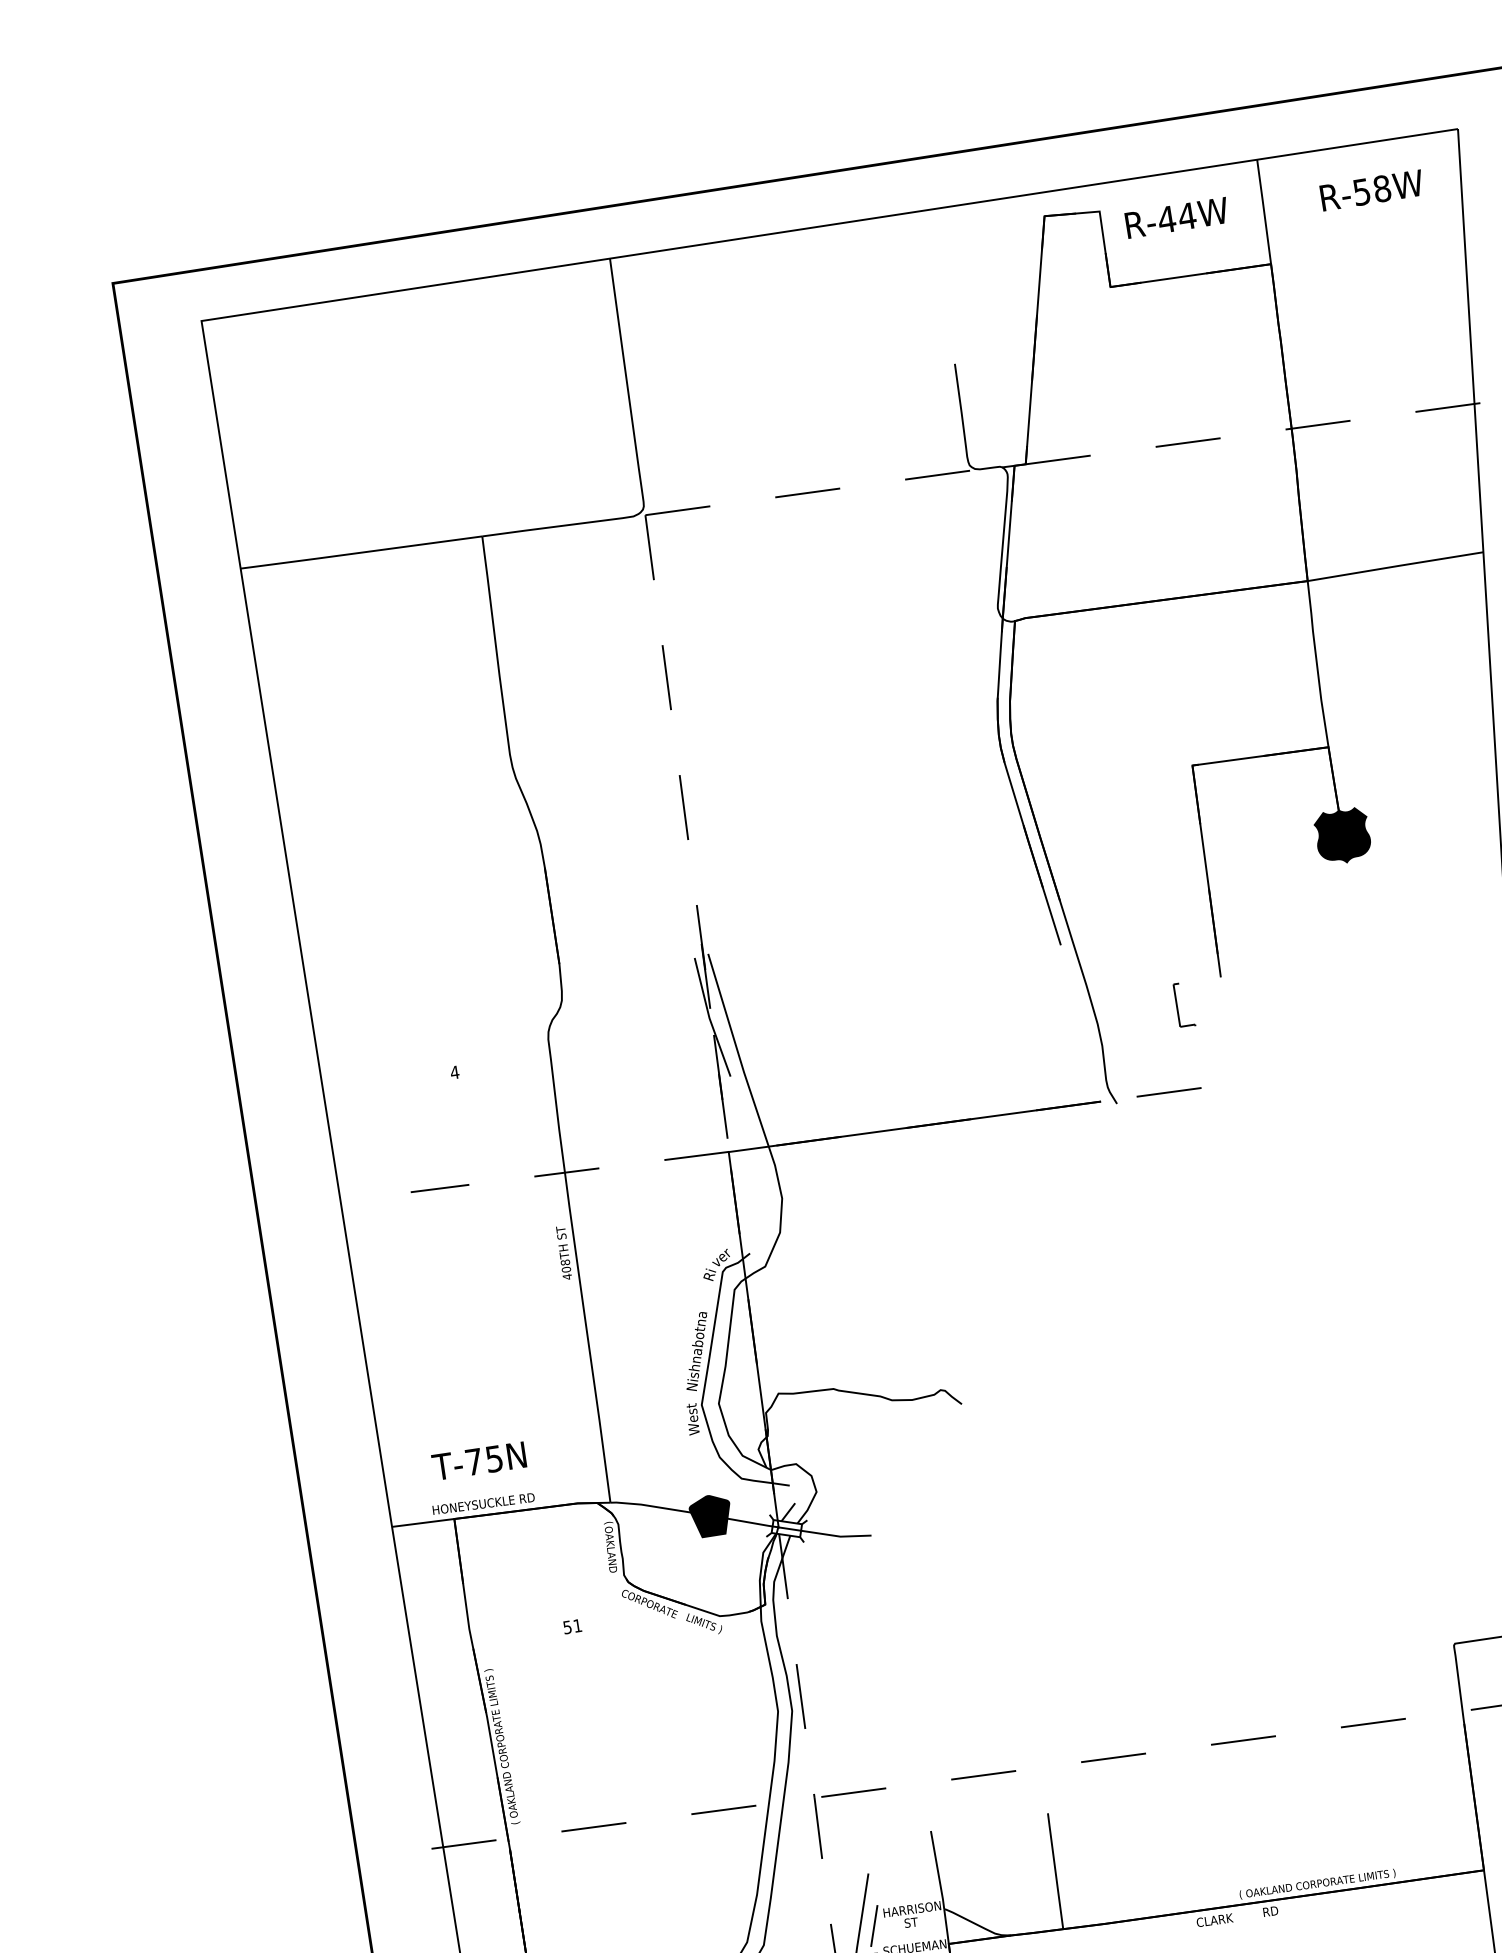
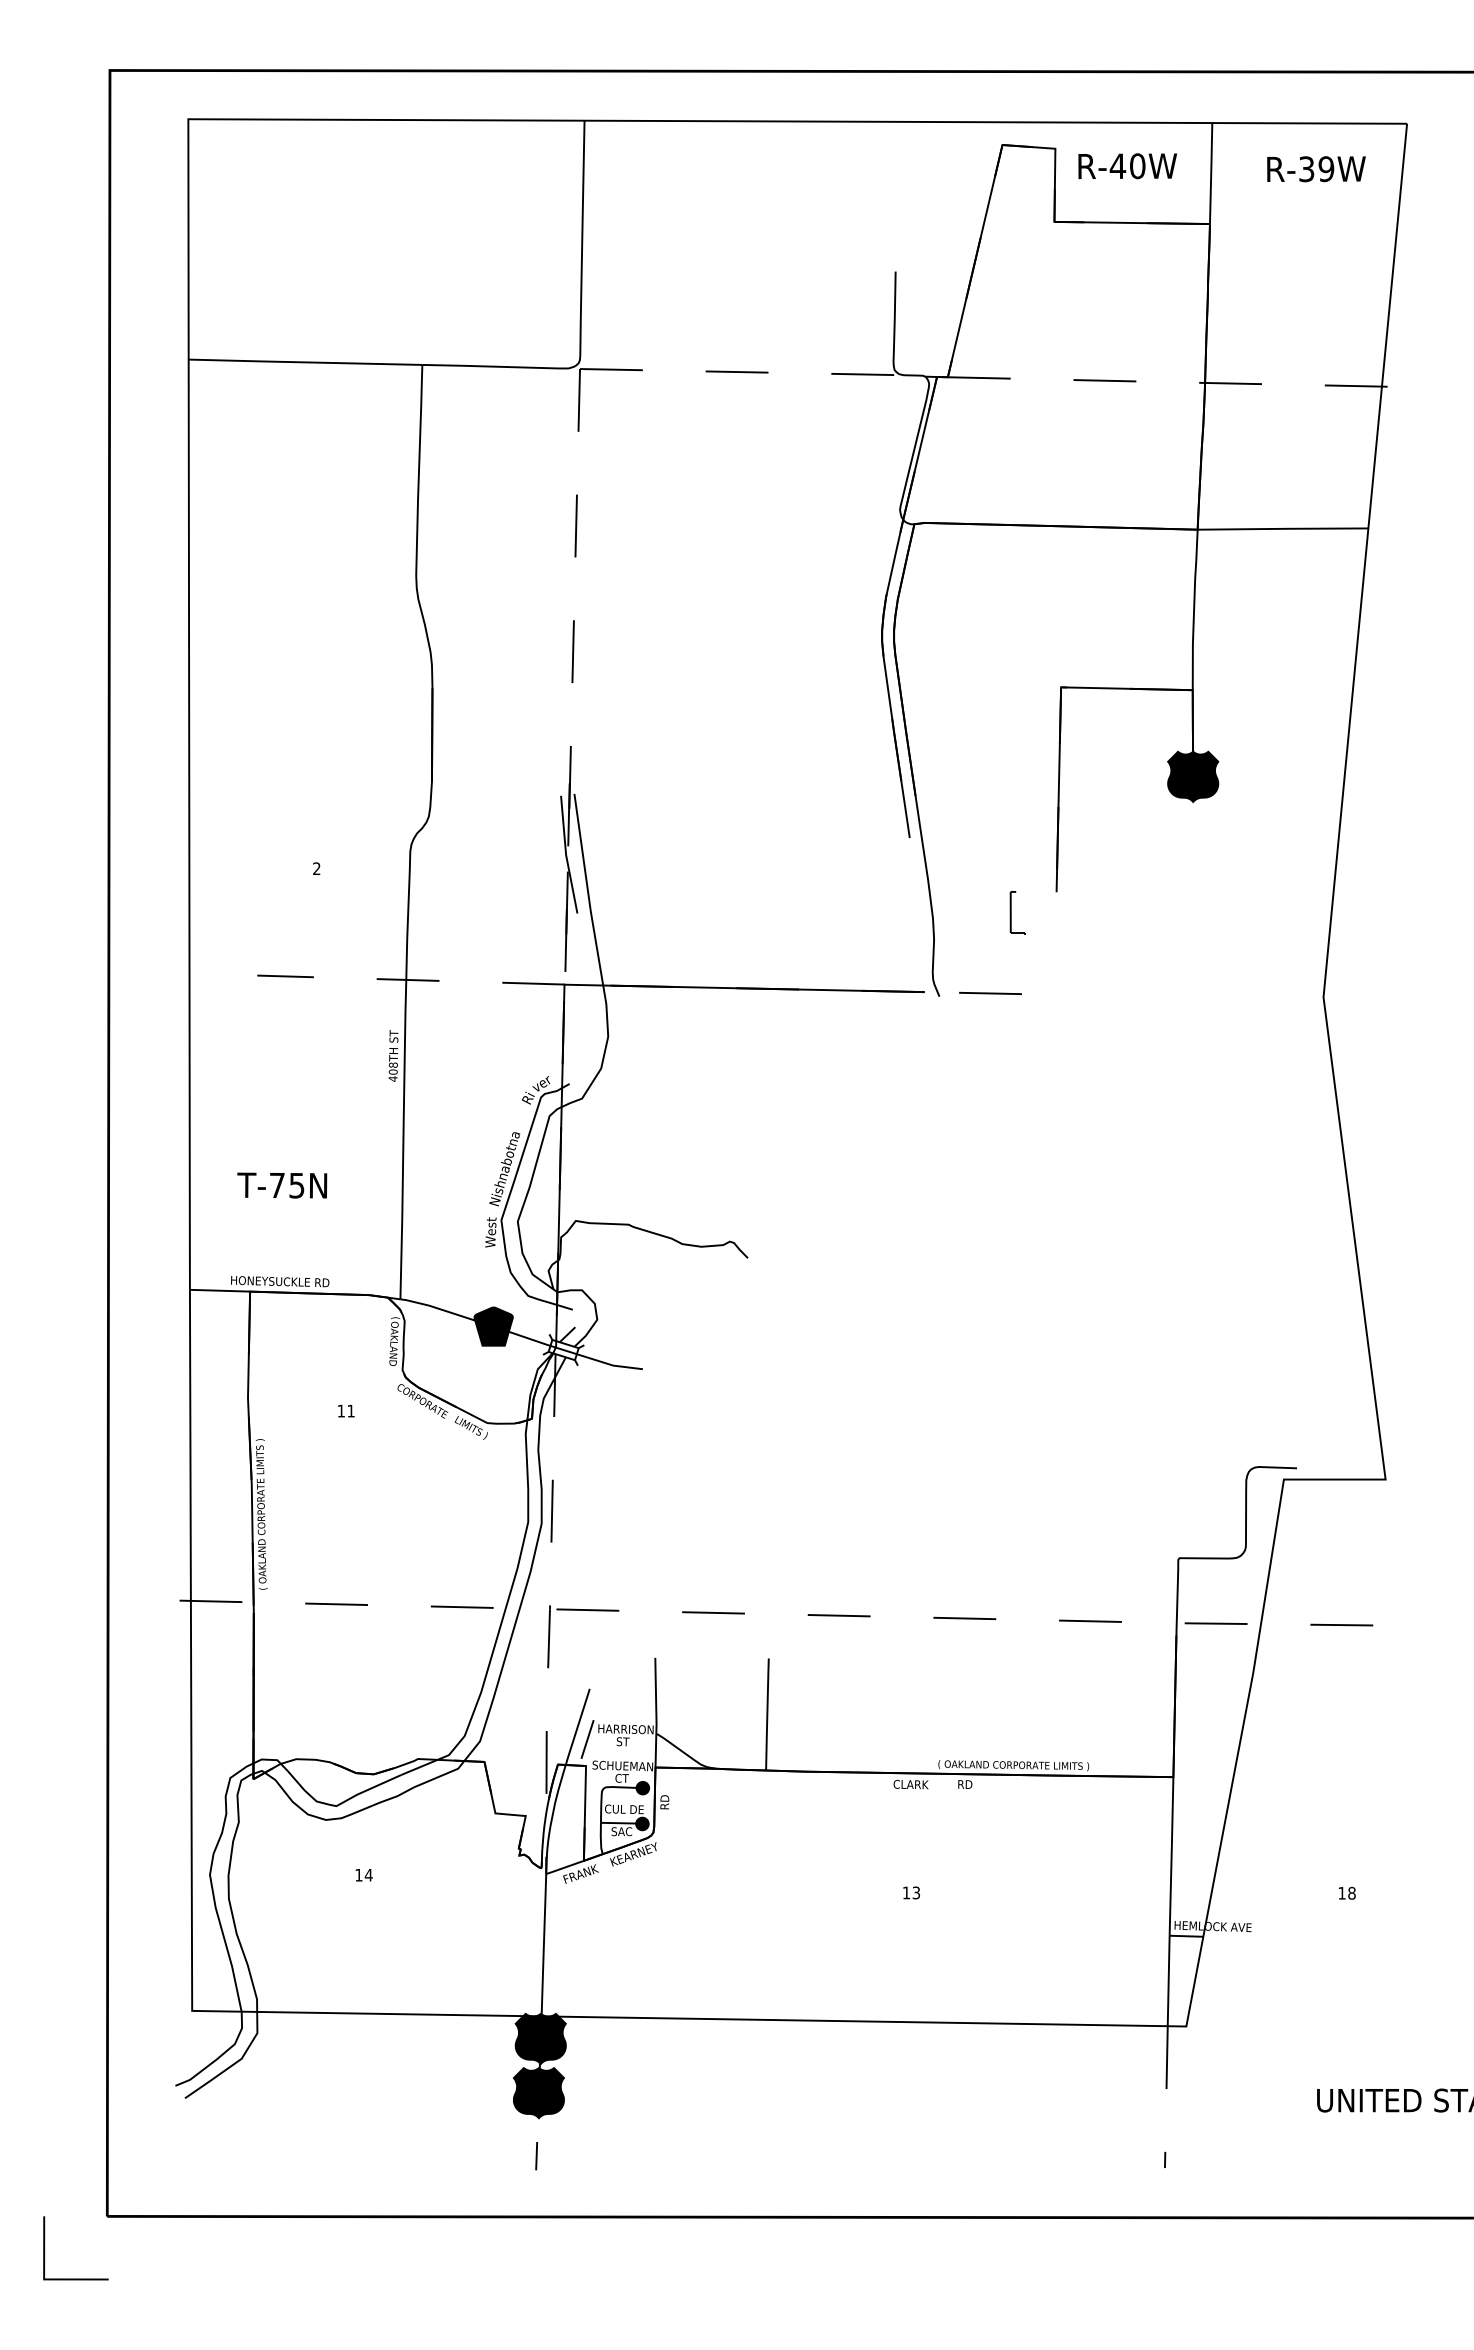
text: (1373, 190) -> (1317, 169), R-58W -> R-39W
text: (1187, 216) -> (1137, 166), R-44W -> R-40W
text: (454, 1072) -> (316, 868), 4 -> 2
text: (479, 1461) -> (282, 1185), moved
text: (566, 1626) -> (340, 1410), 51 -> 11

